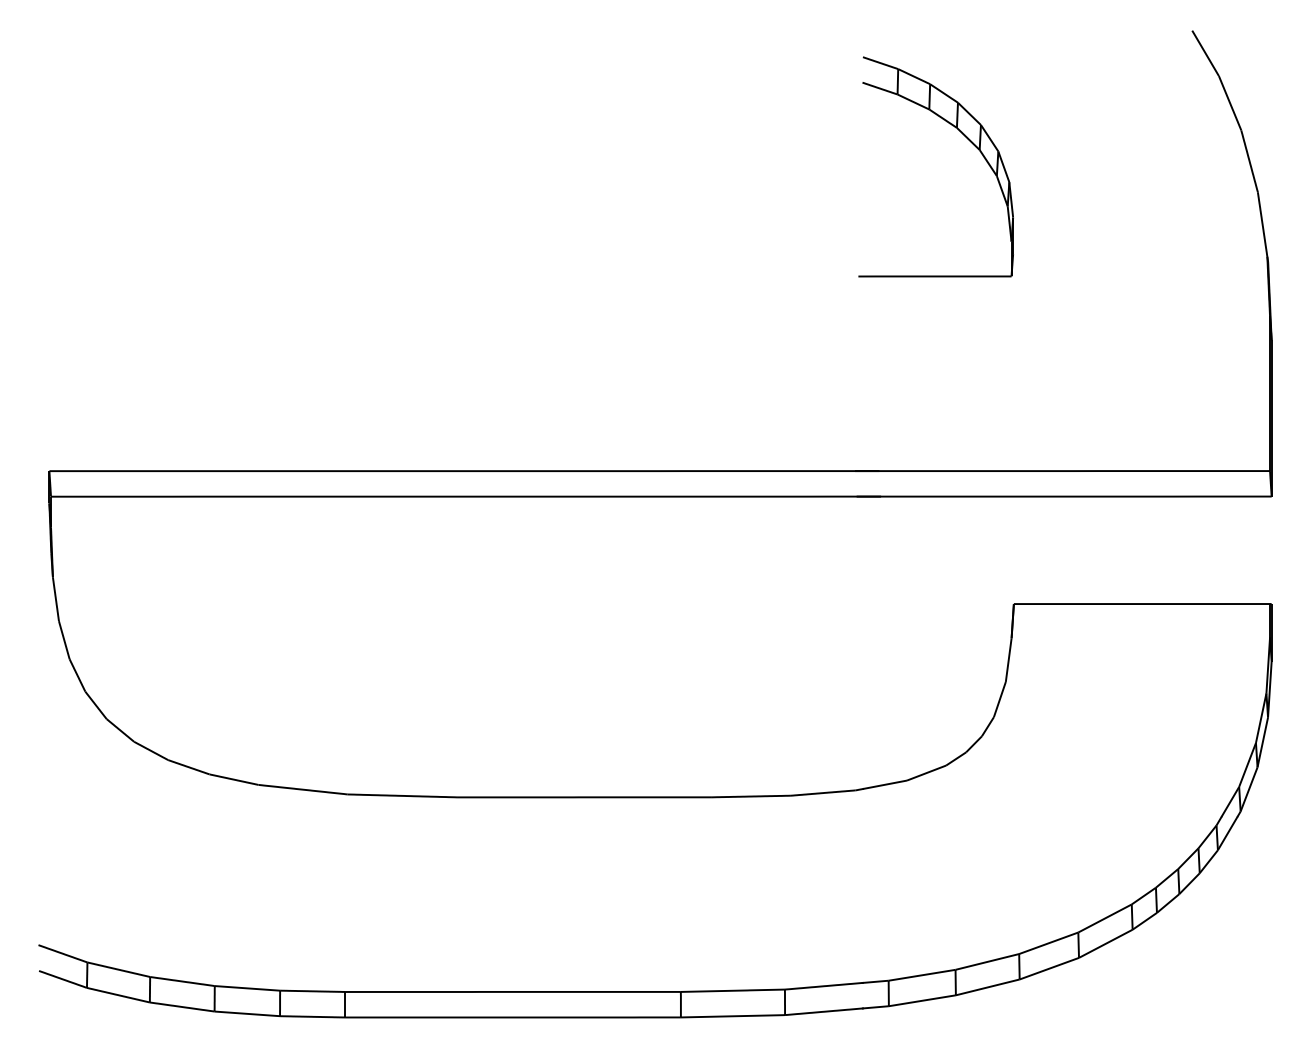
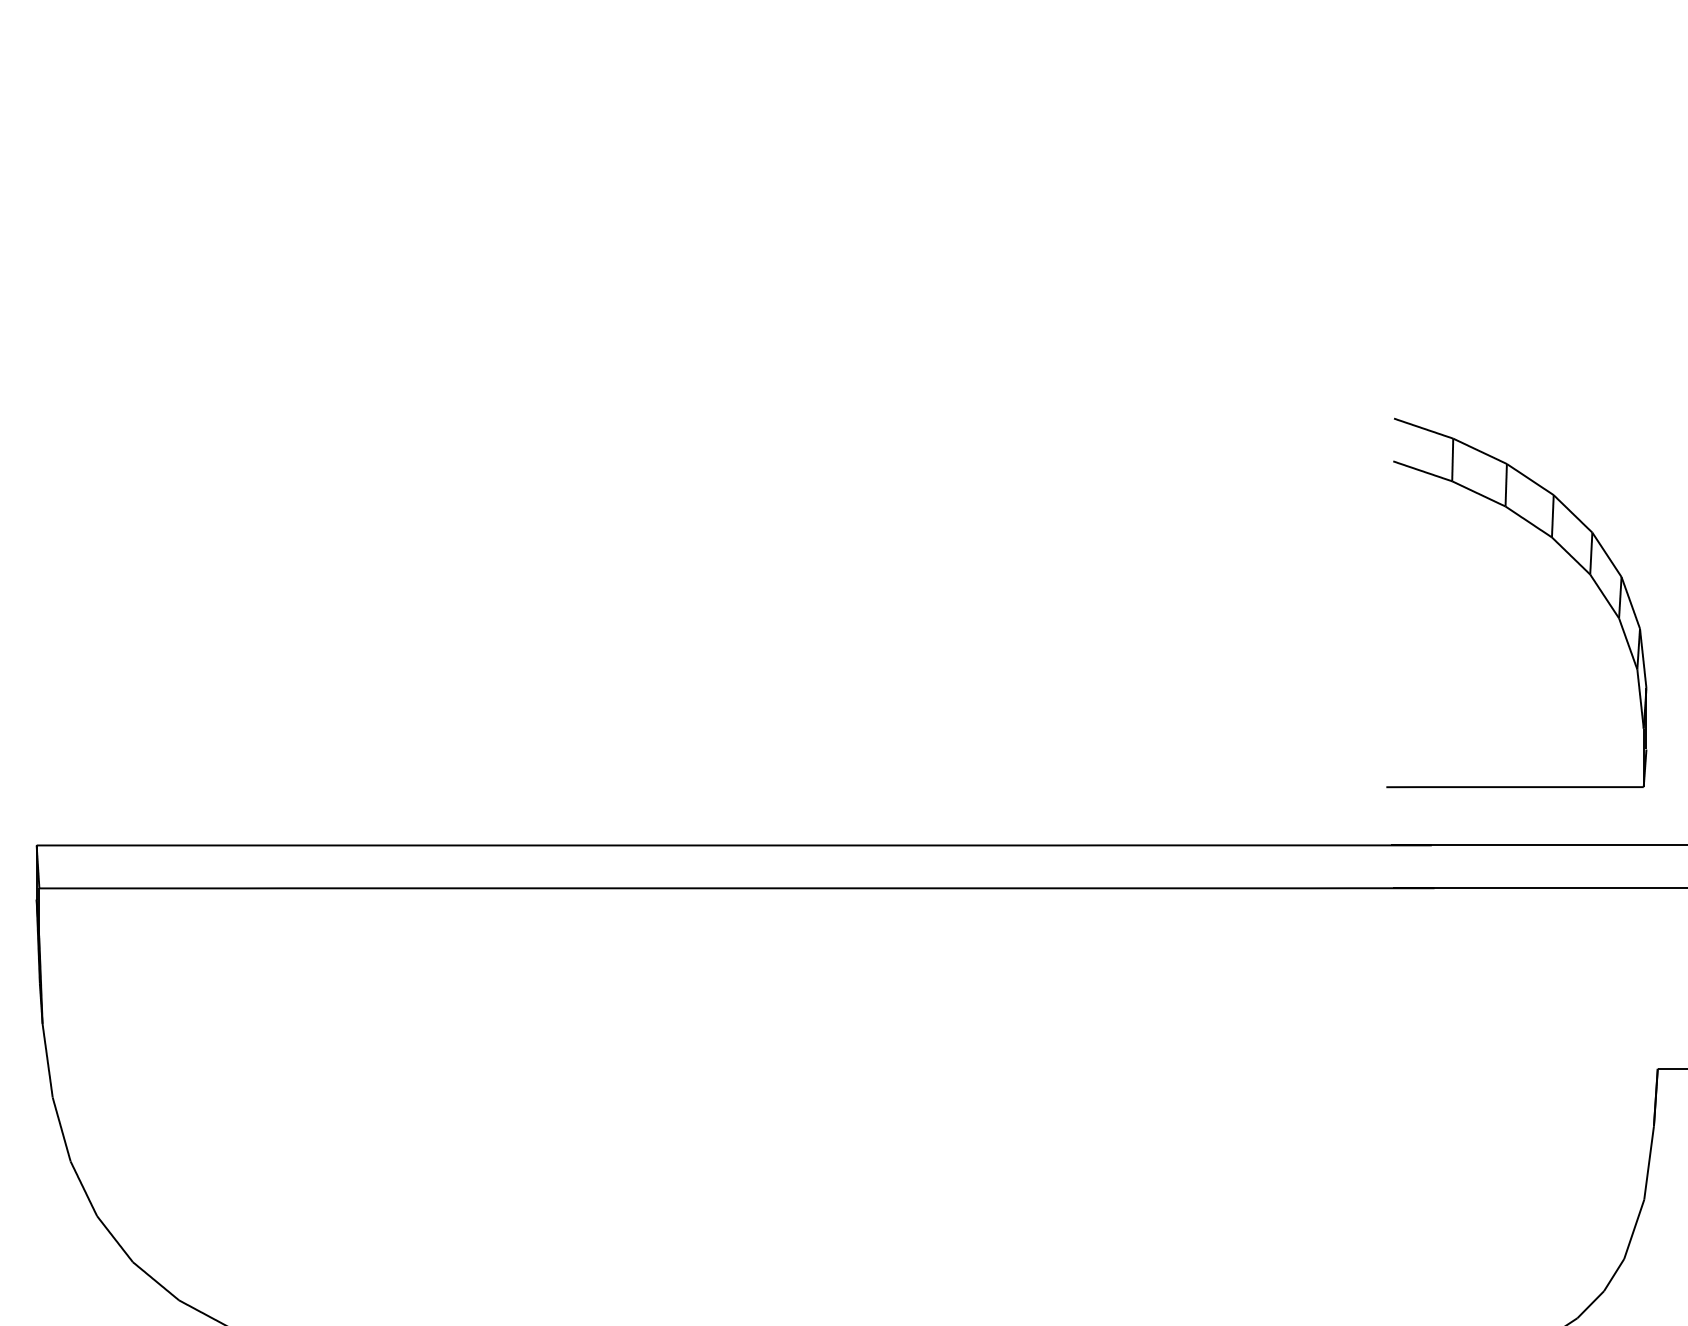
part: (964, 136) -> (1564, 551), moved

